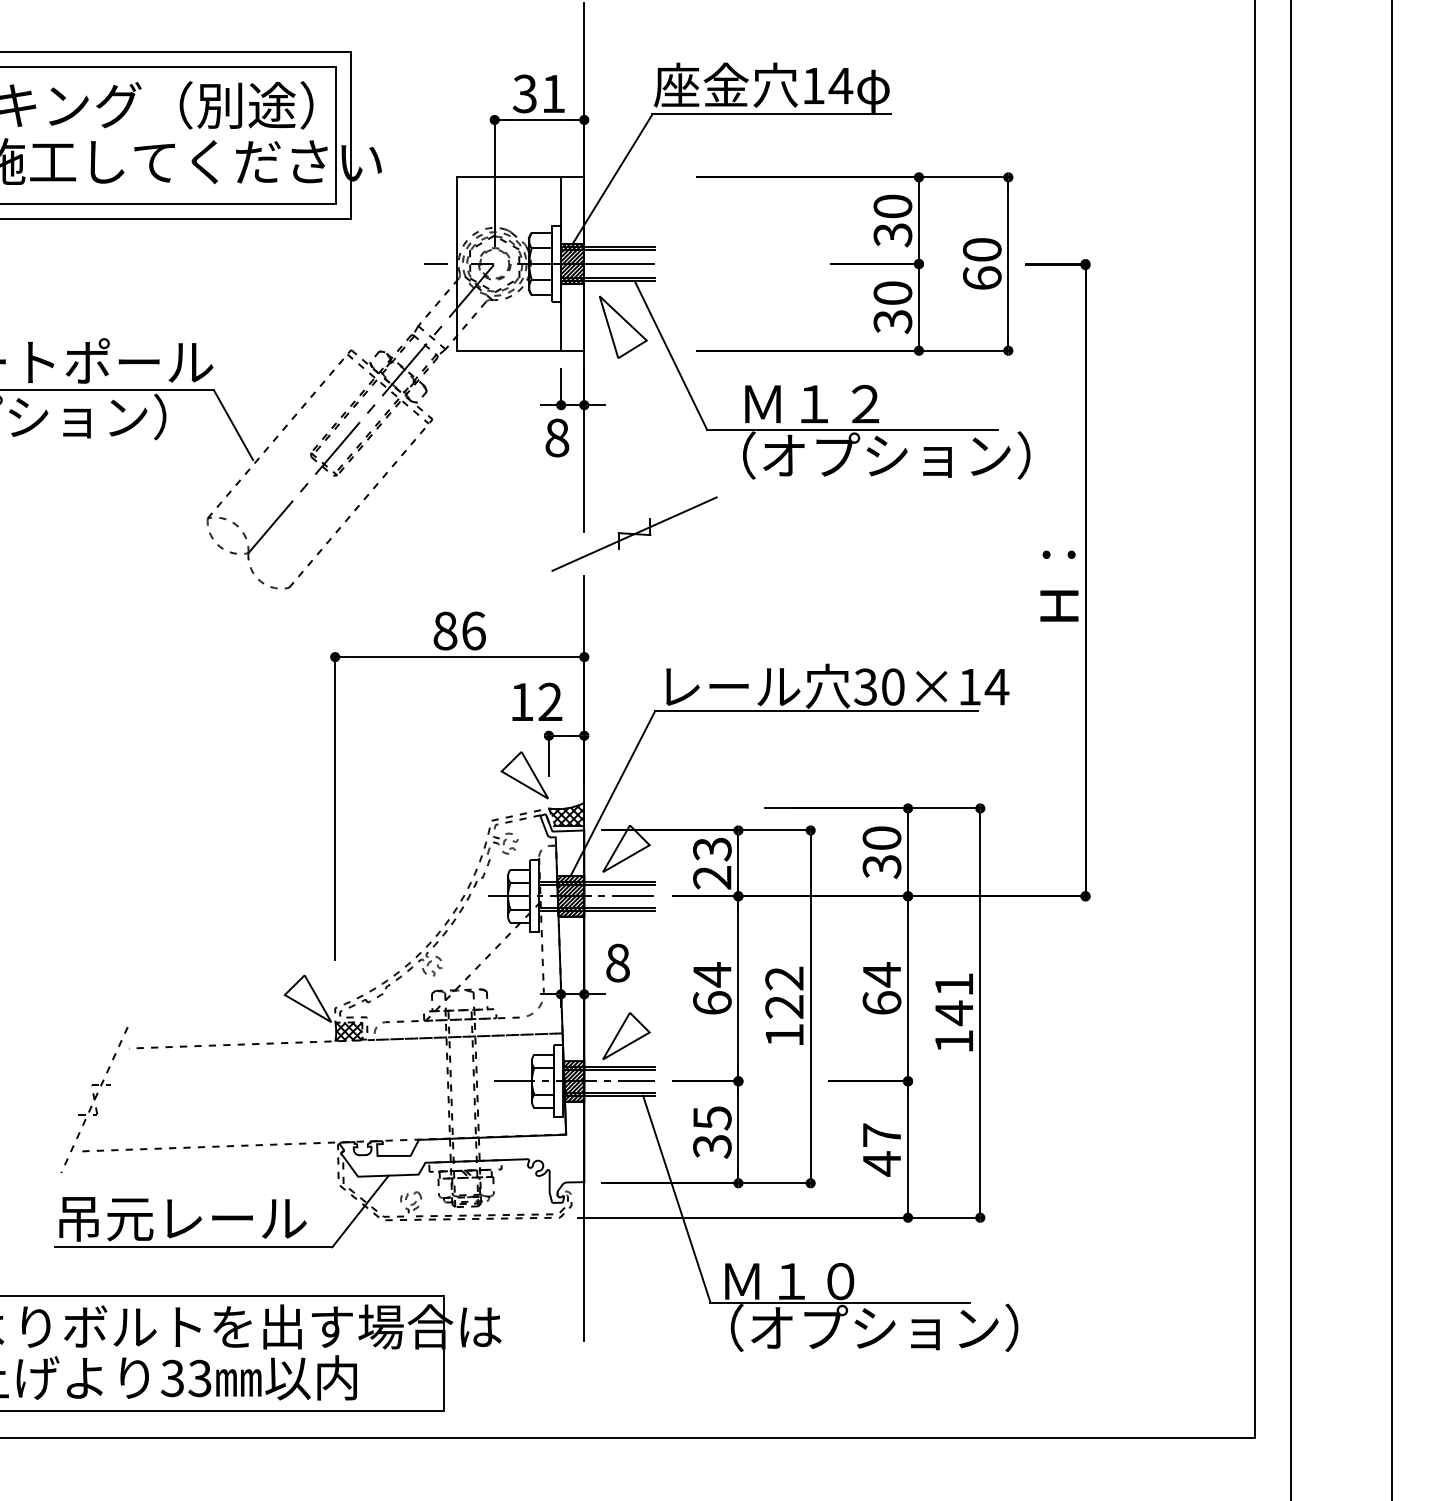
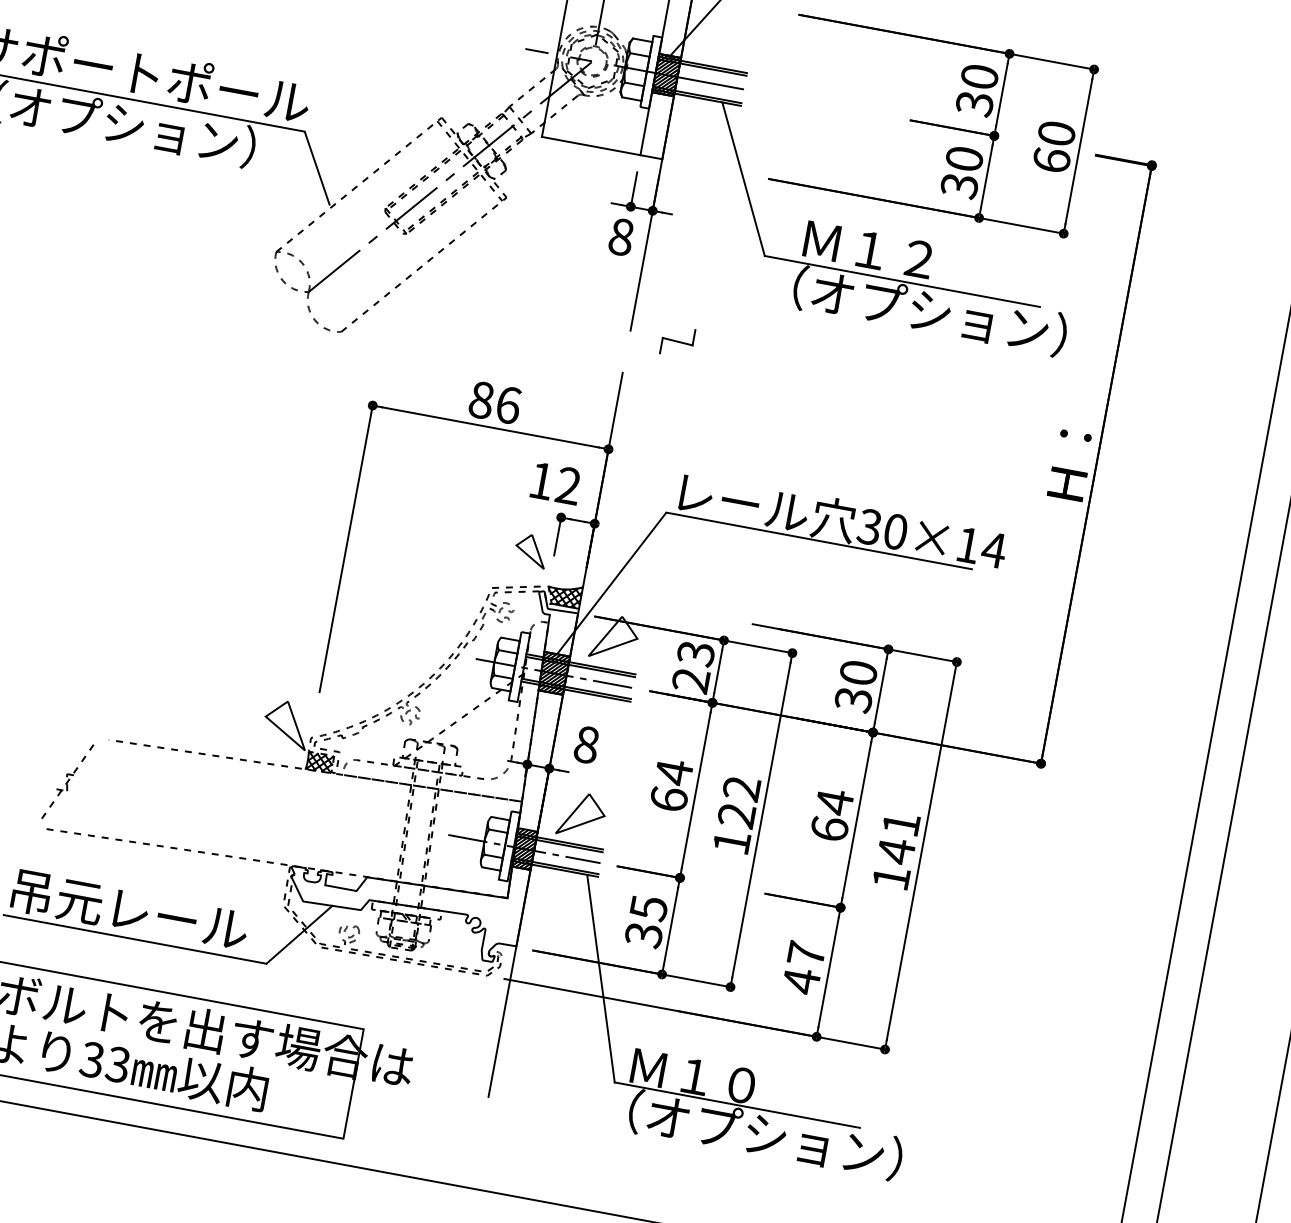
part: (623, 326) -> (703, 143), removed
line: (634, 533) -> (677, 341), removed
part: (524, 775) -> (531, 550), size x0.7
part: (94, 1099) -> (67, 782), size x0.6

